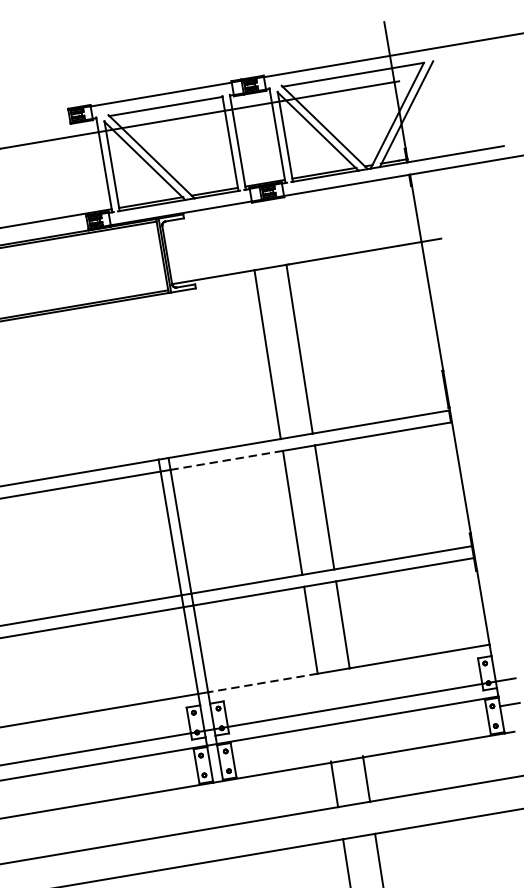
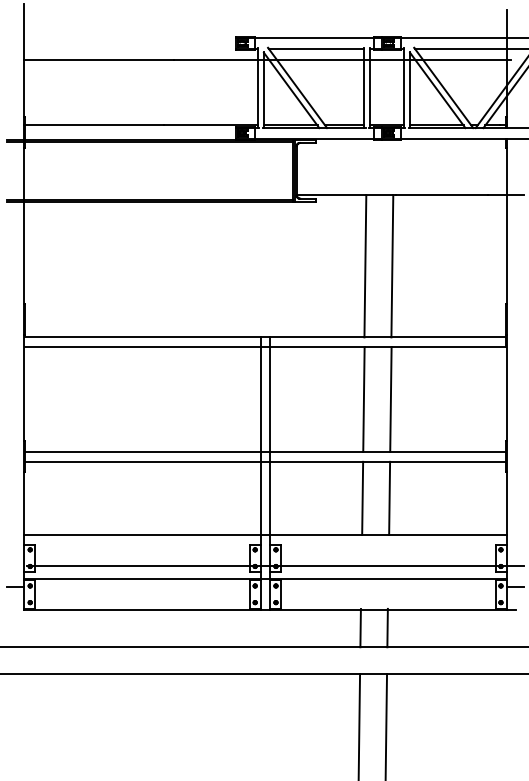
line: (225, 460) -> (316, 347), dashed -> solid
line: (262, 683) -> (315, 535), dashed -> solid

